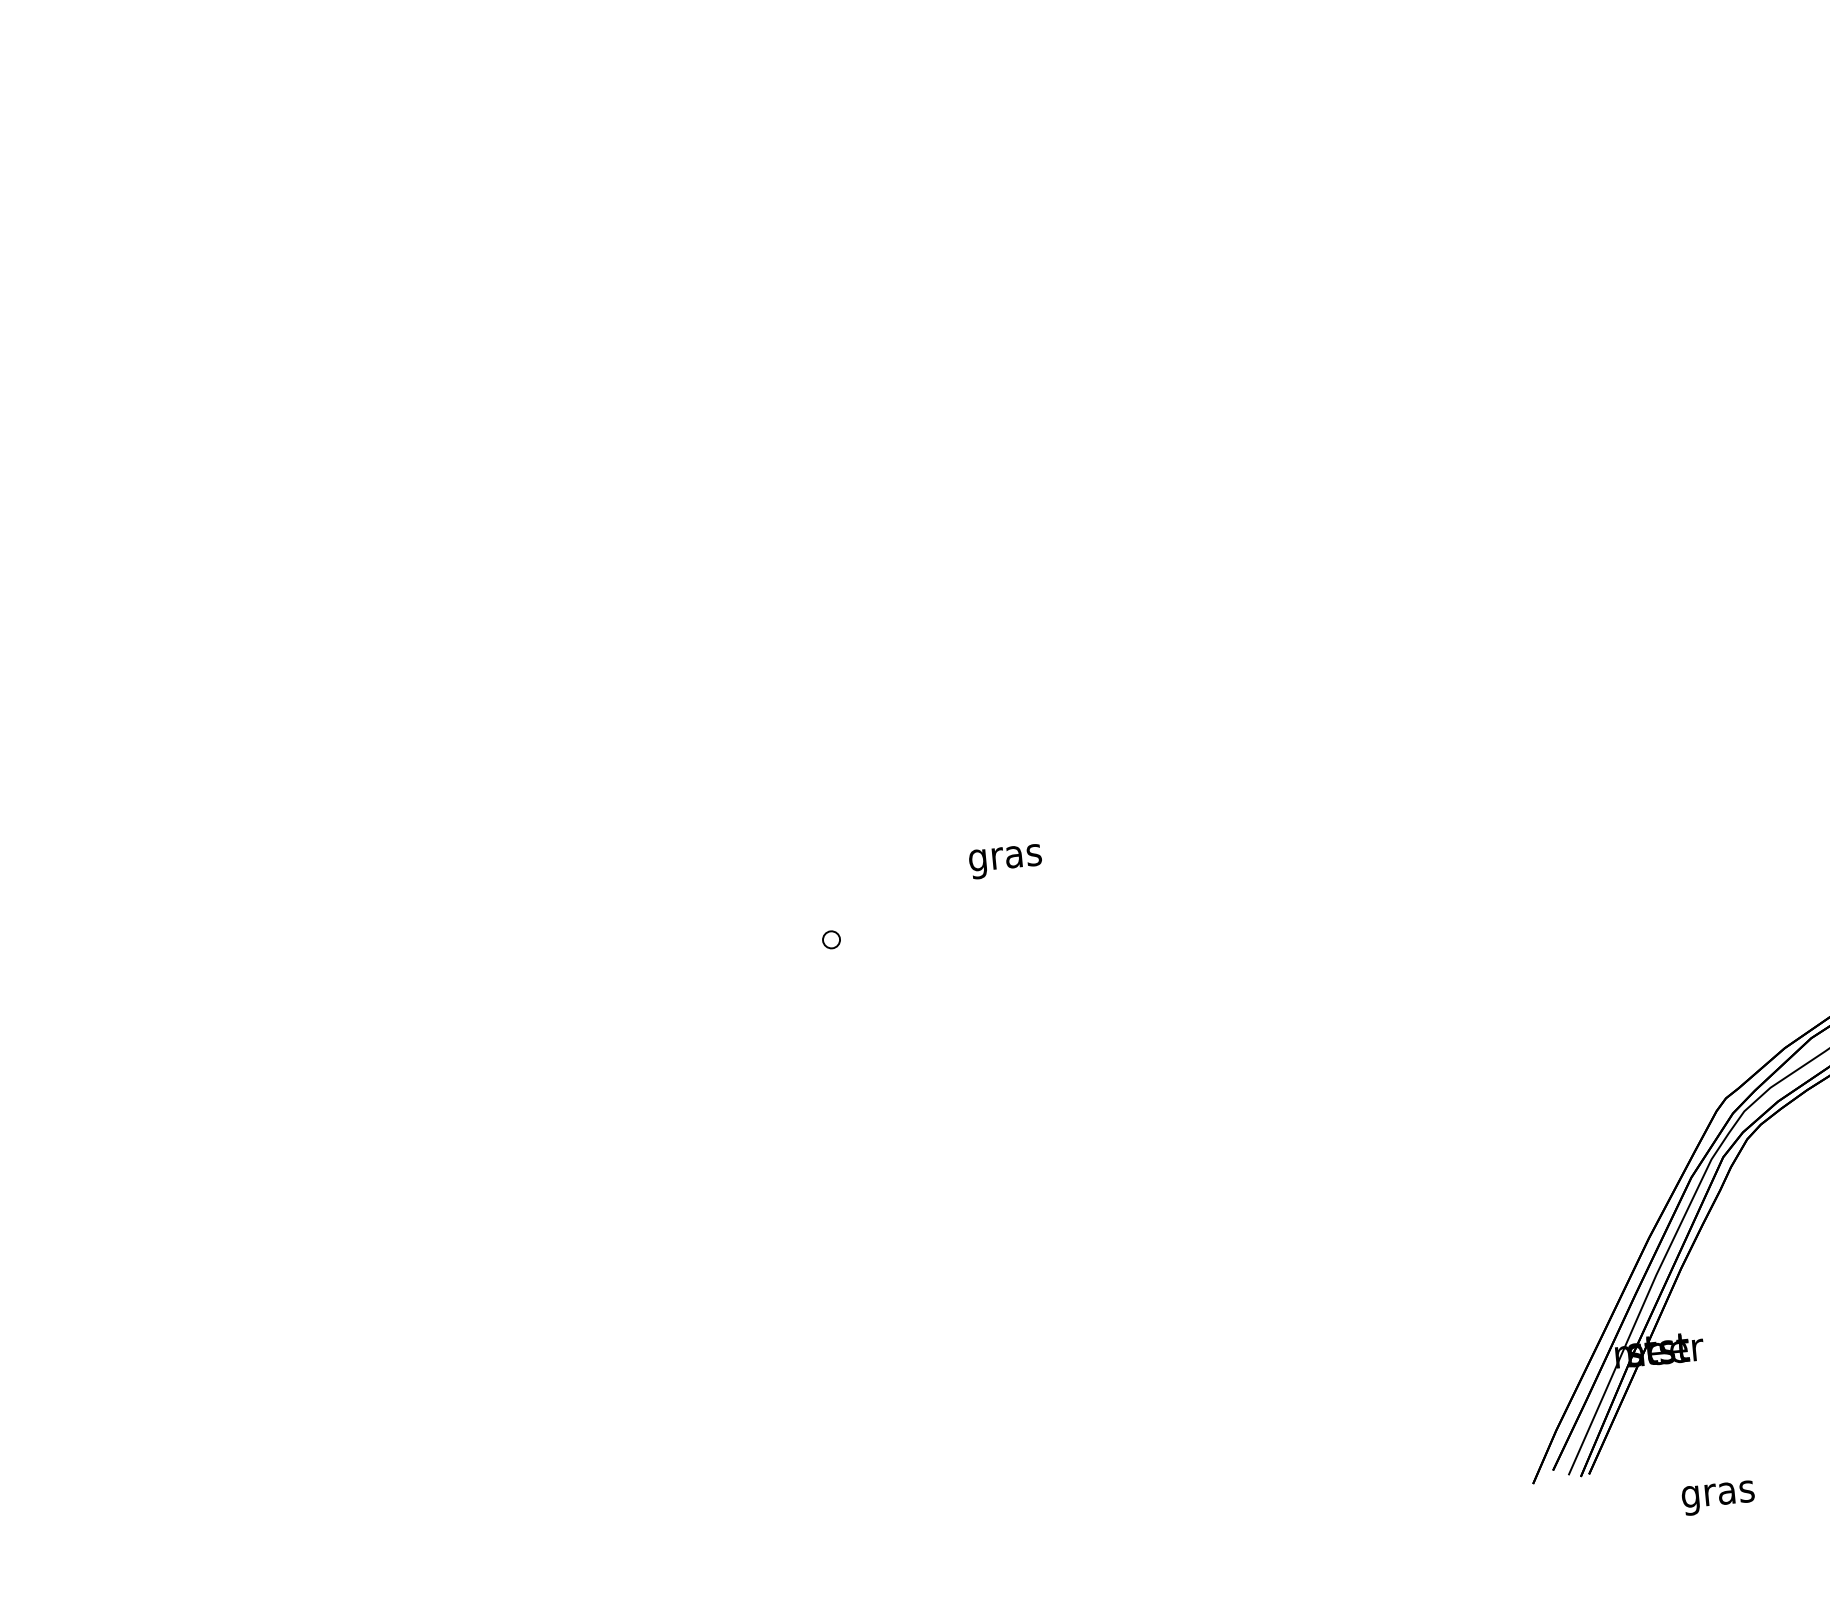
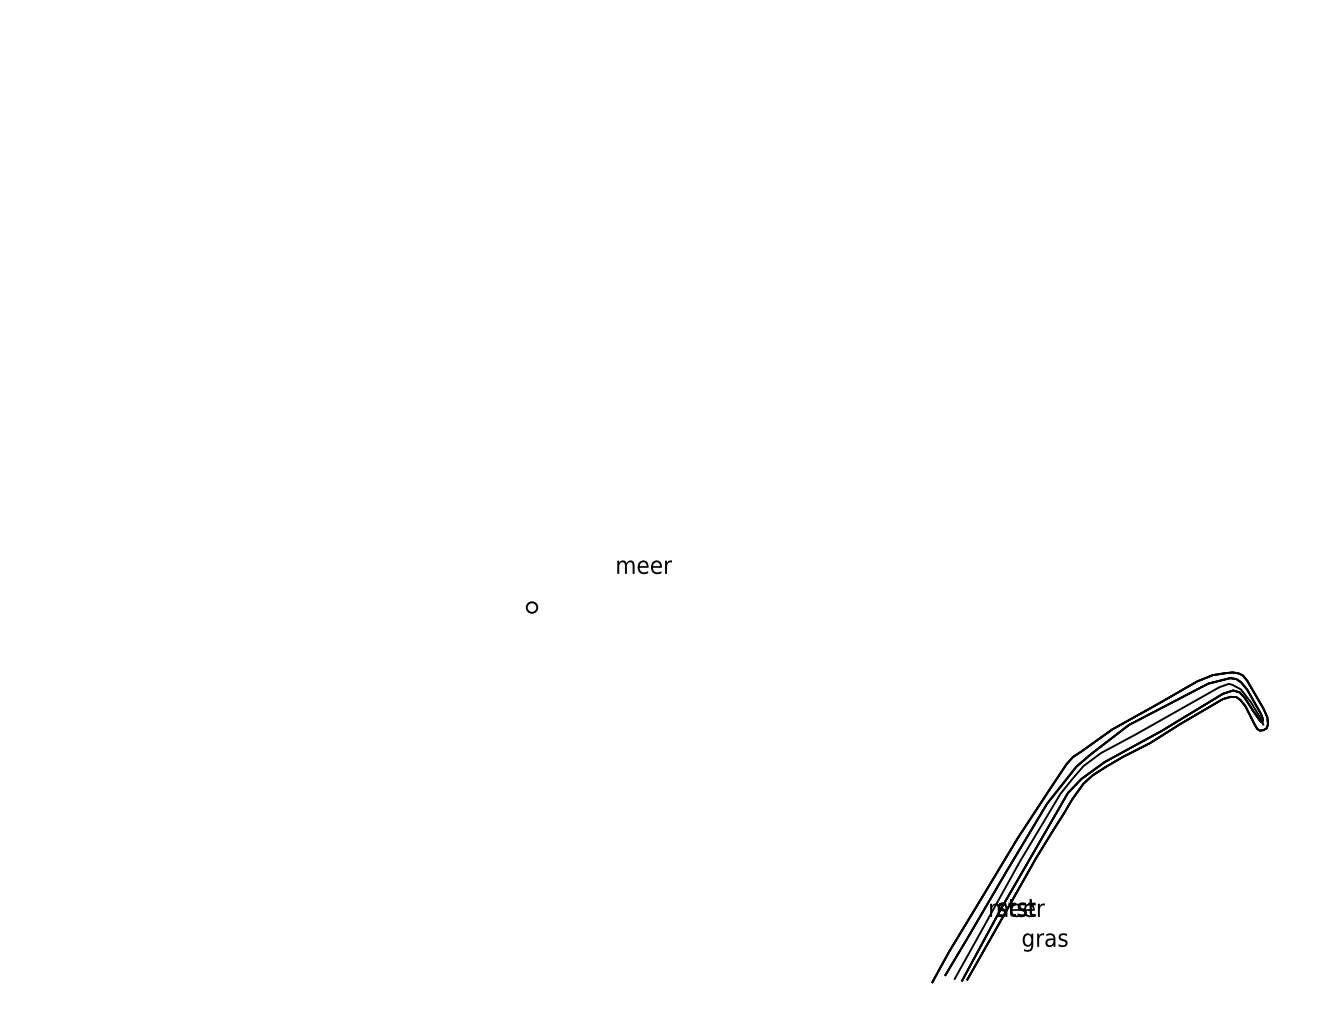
text: (1007, 861) -> (644, 569), gras -> meer
text: (1717, 1498) -> (1044, 942), moved

